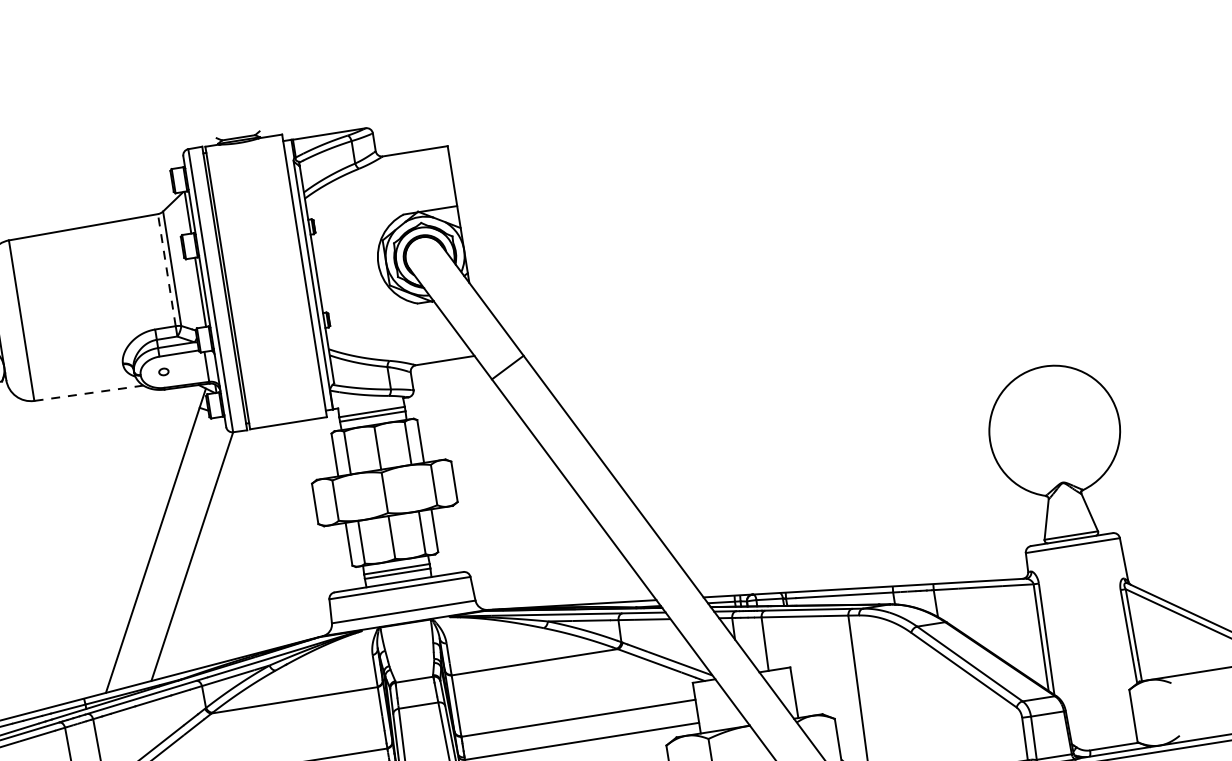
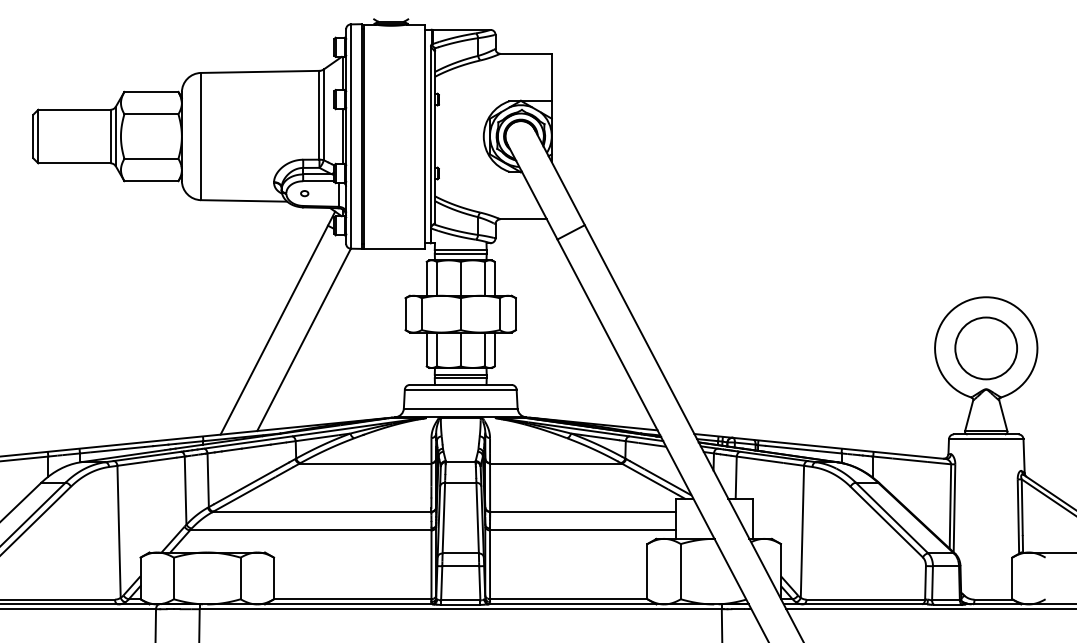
line: (166, 269) -> (319, 114), dashed -> solid
line: (88, 392) -> (243, 200), dashed -> solid
circle: (1053, 431) -> (985, 348), added

